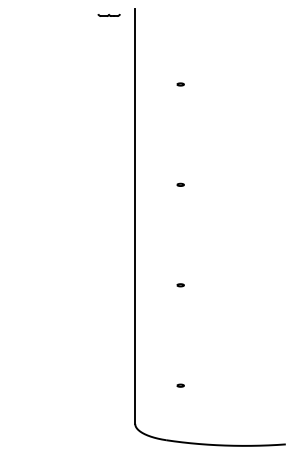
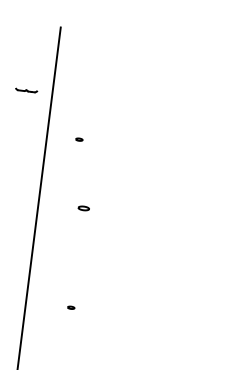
line: (108, 15) -> (25, 90), moved
part: (180, 84) -> (79, 139), moved
part: (180, 184) -> (83, 207), size x1.6

